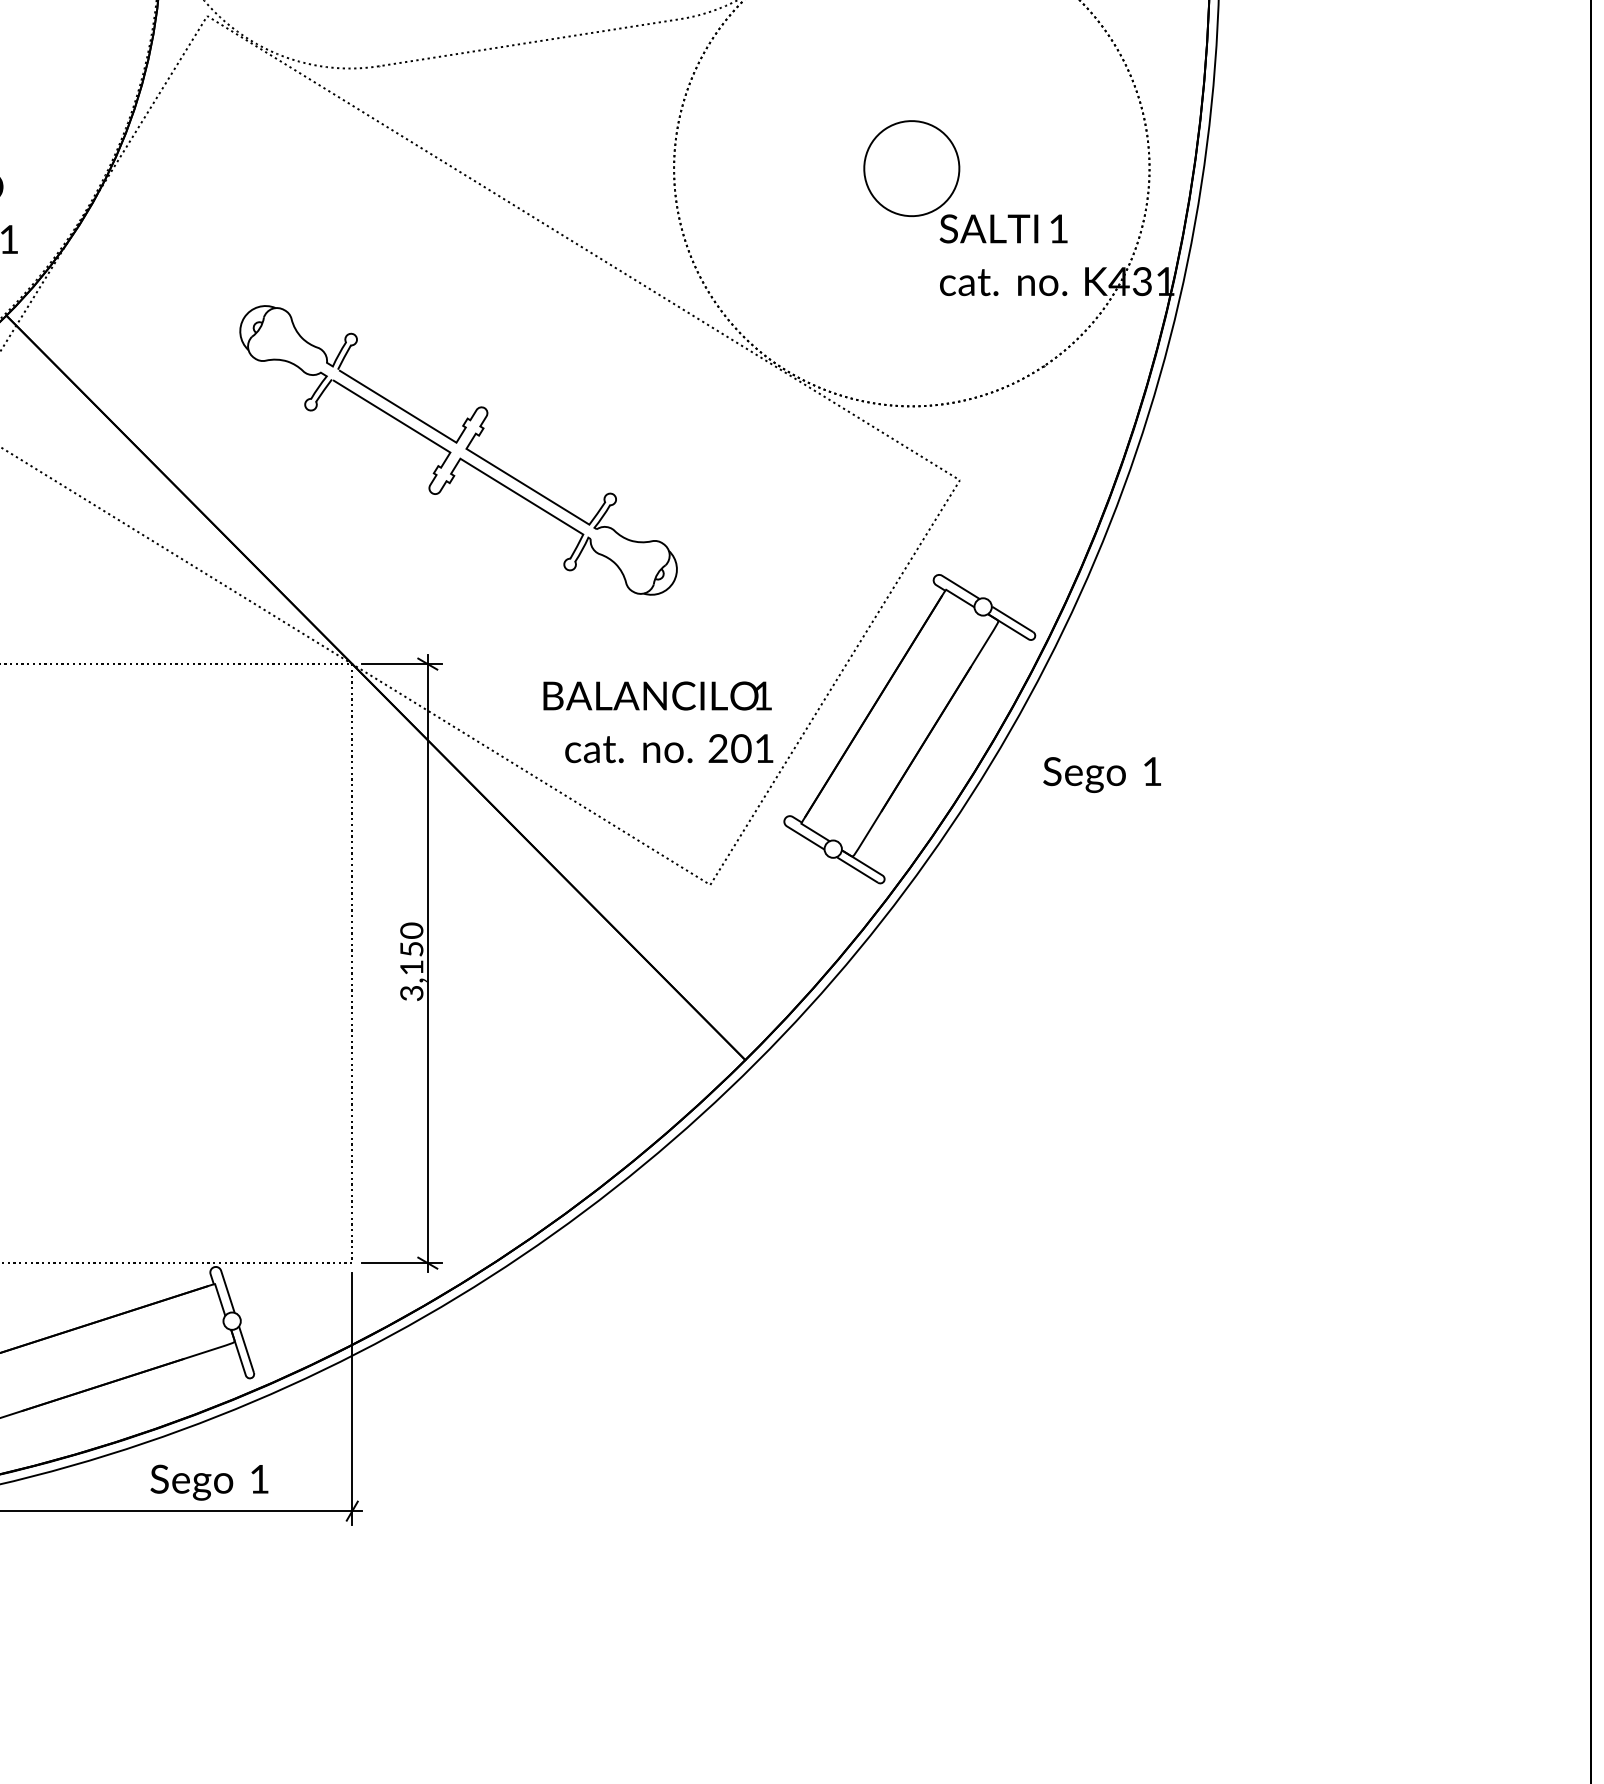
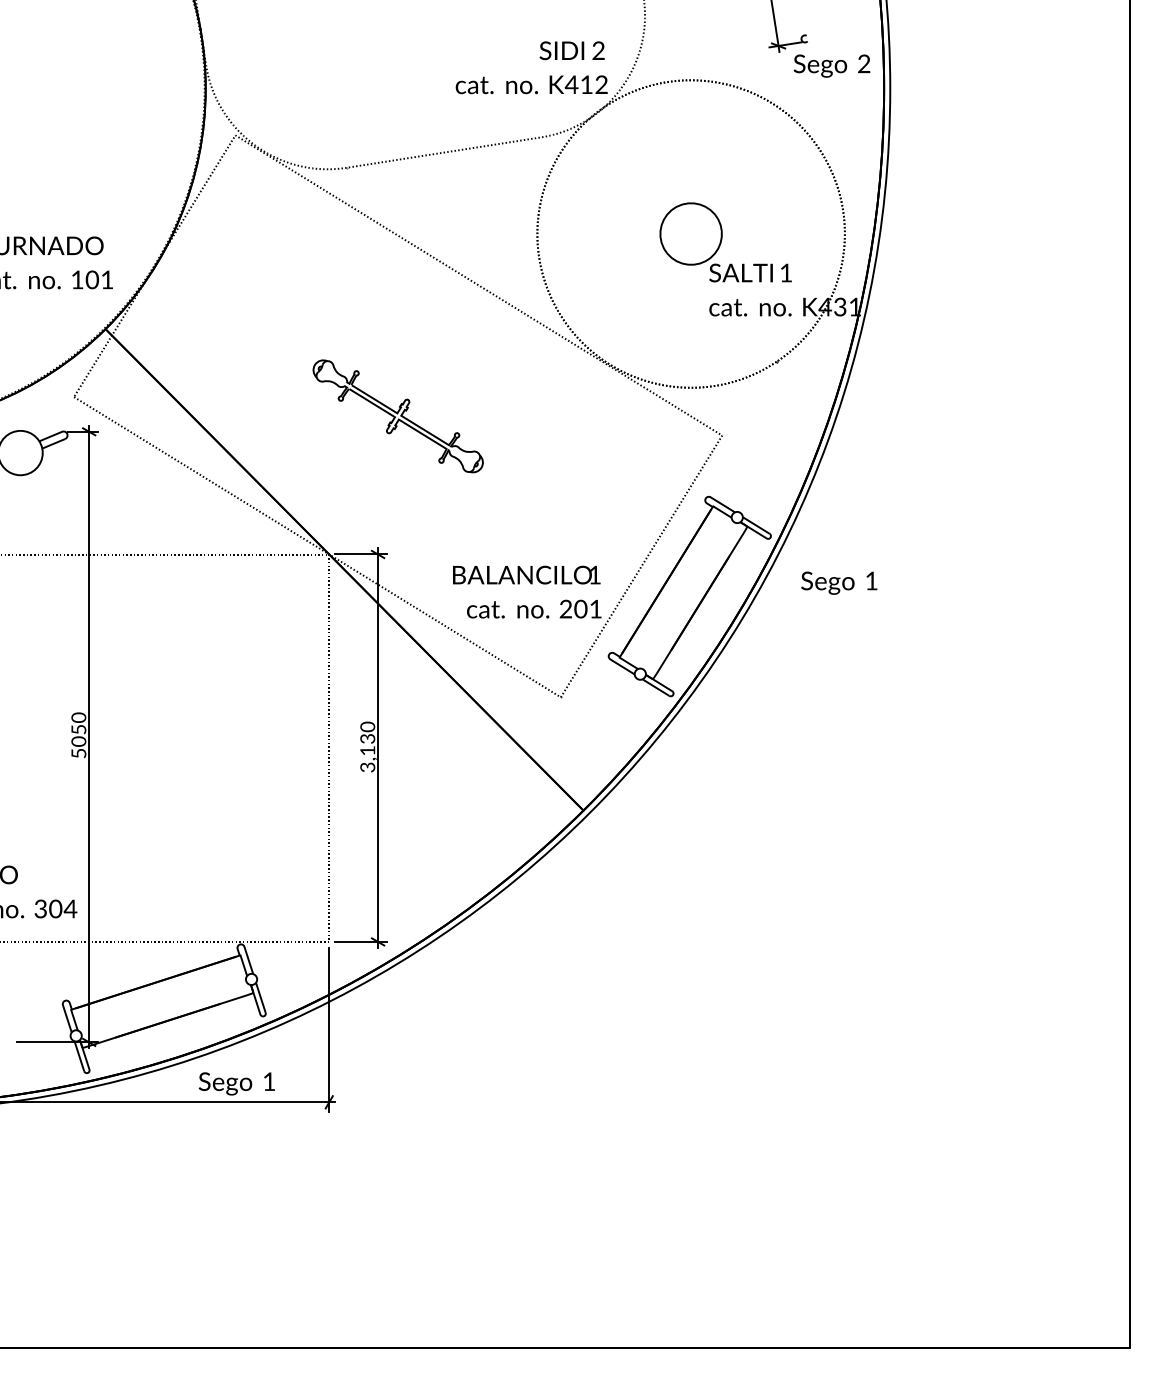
part: (459, 450) -> (398, 416), size x0.6
text: (1102, 773) -> (839, 582), moved
text: (411, 948) -> (367, 738), 3,150 -> 3,130

